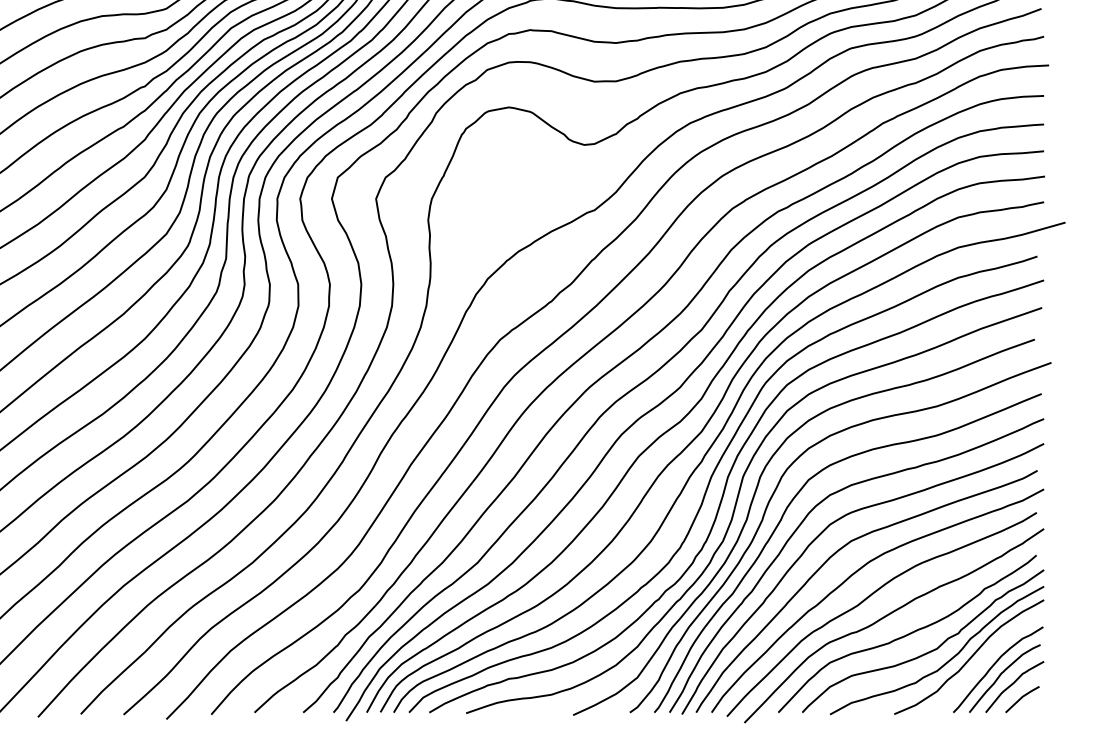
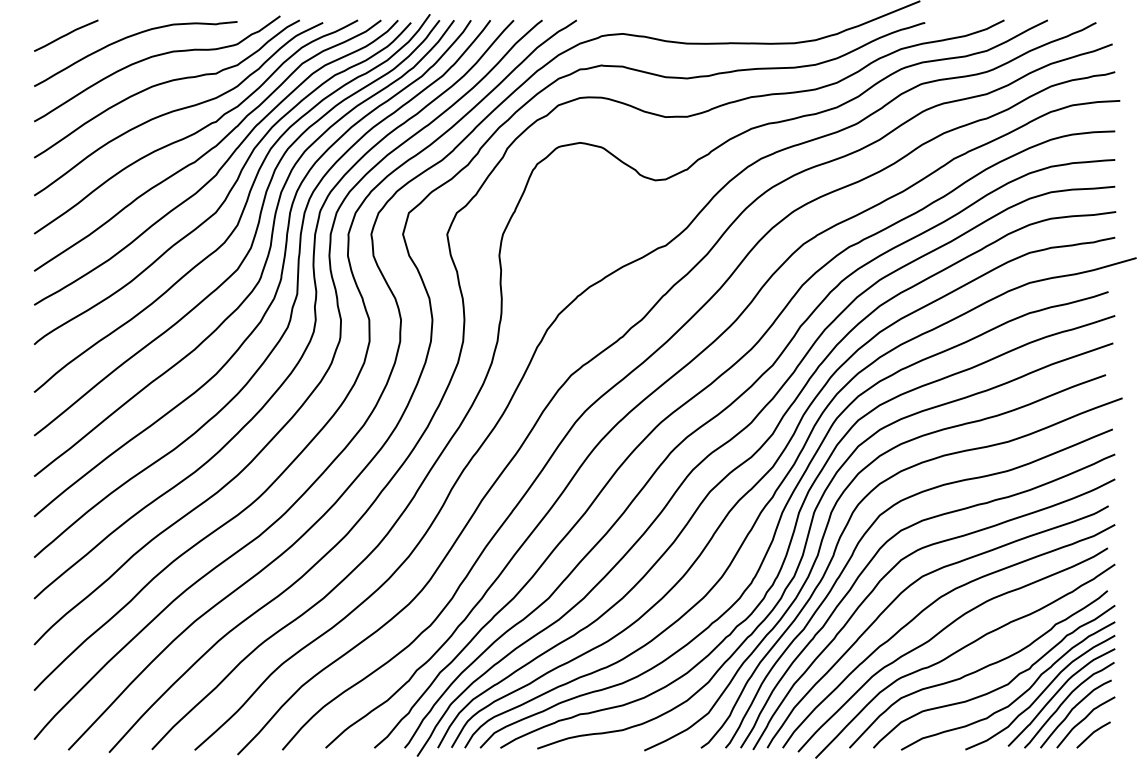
curve: (986, 658) -> (1057, 693), added

